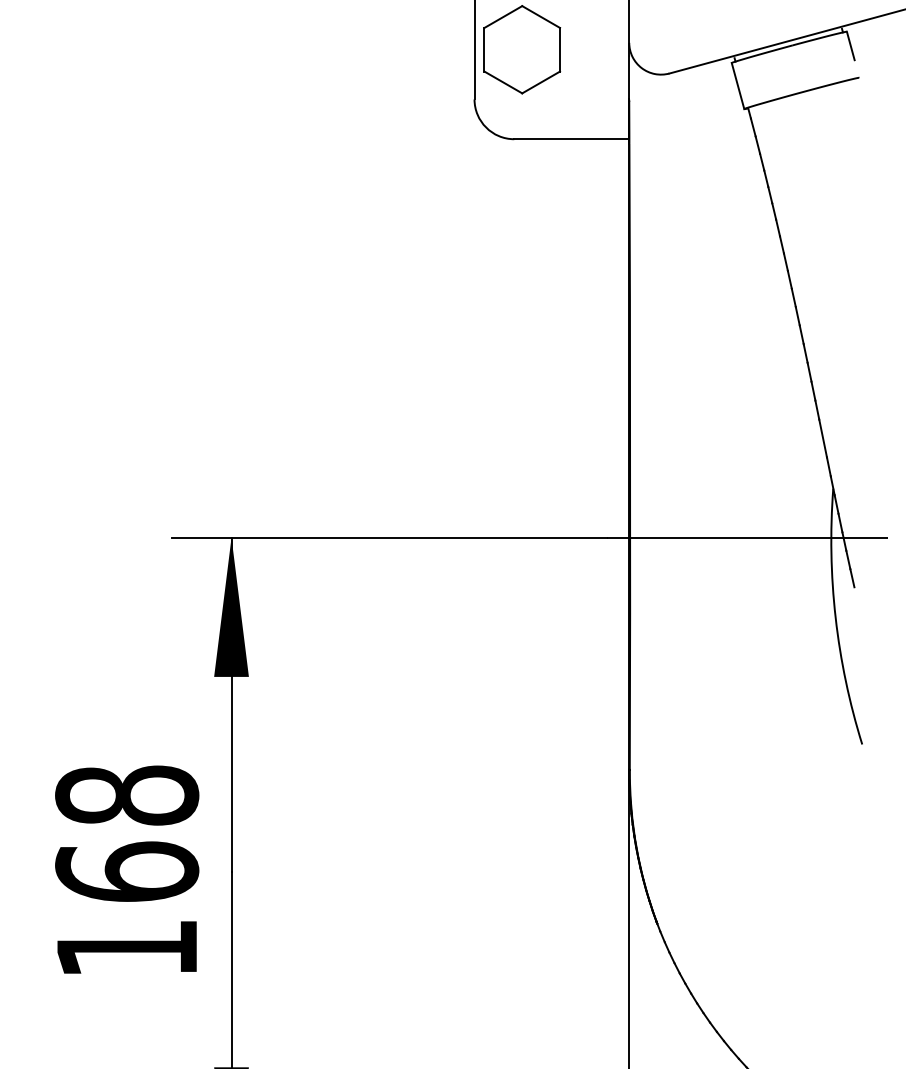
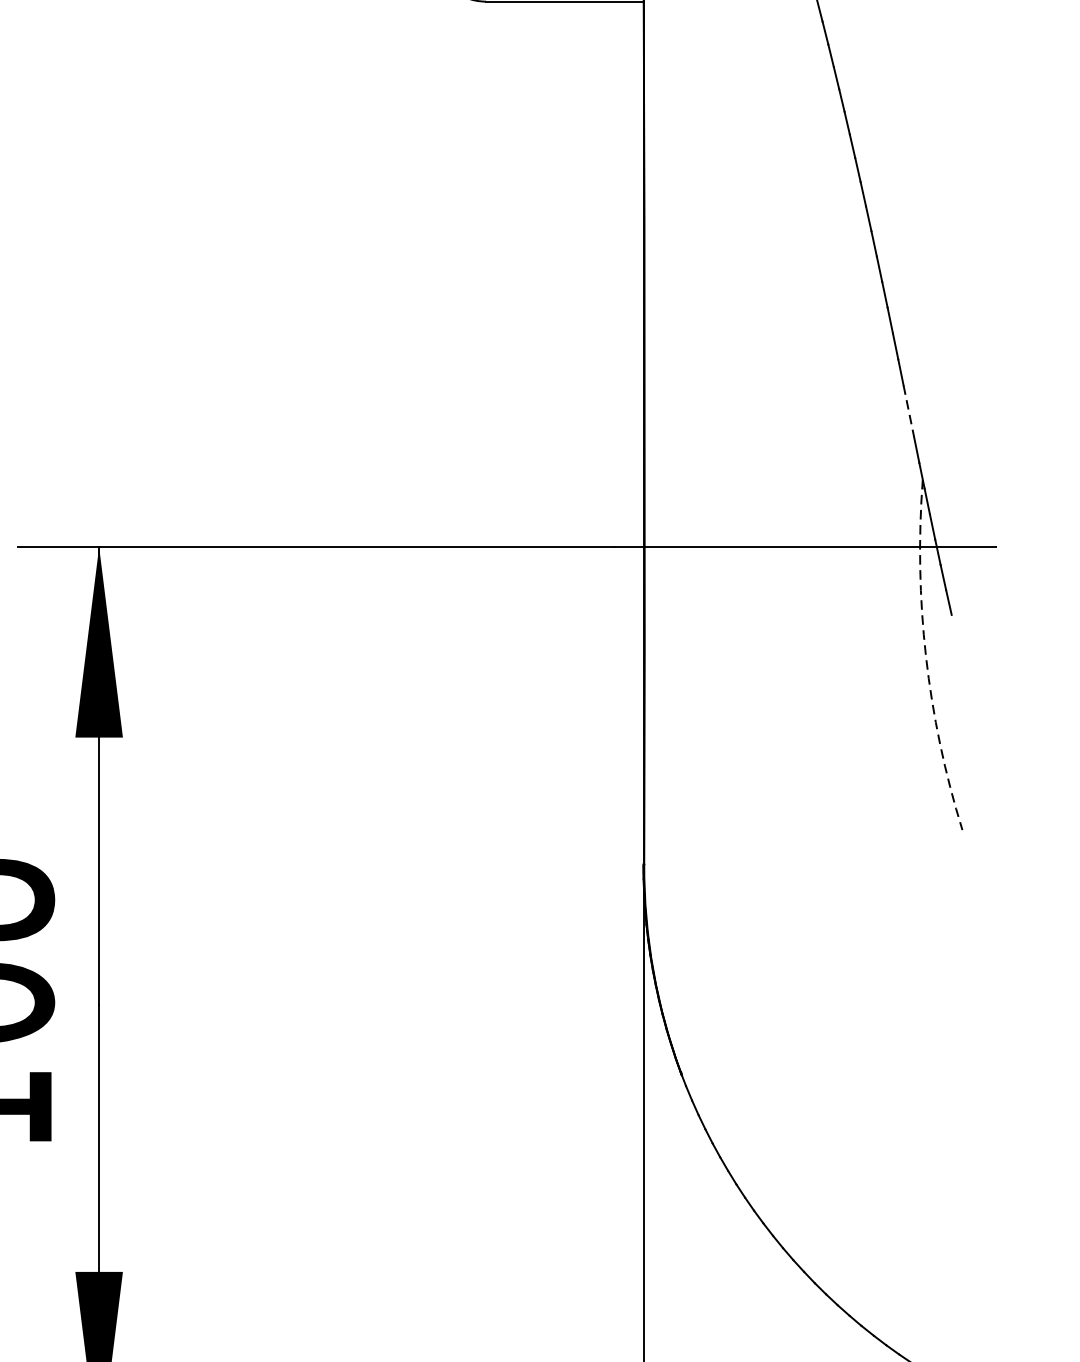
line: (823, 439) -> (909, 412), solid -> dashed
arc: (835, 617) -> (925, 656), solid -> dashed

